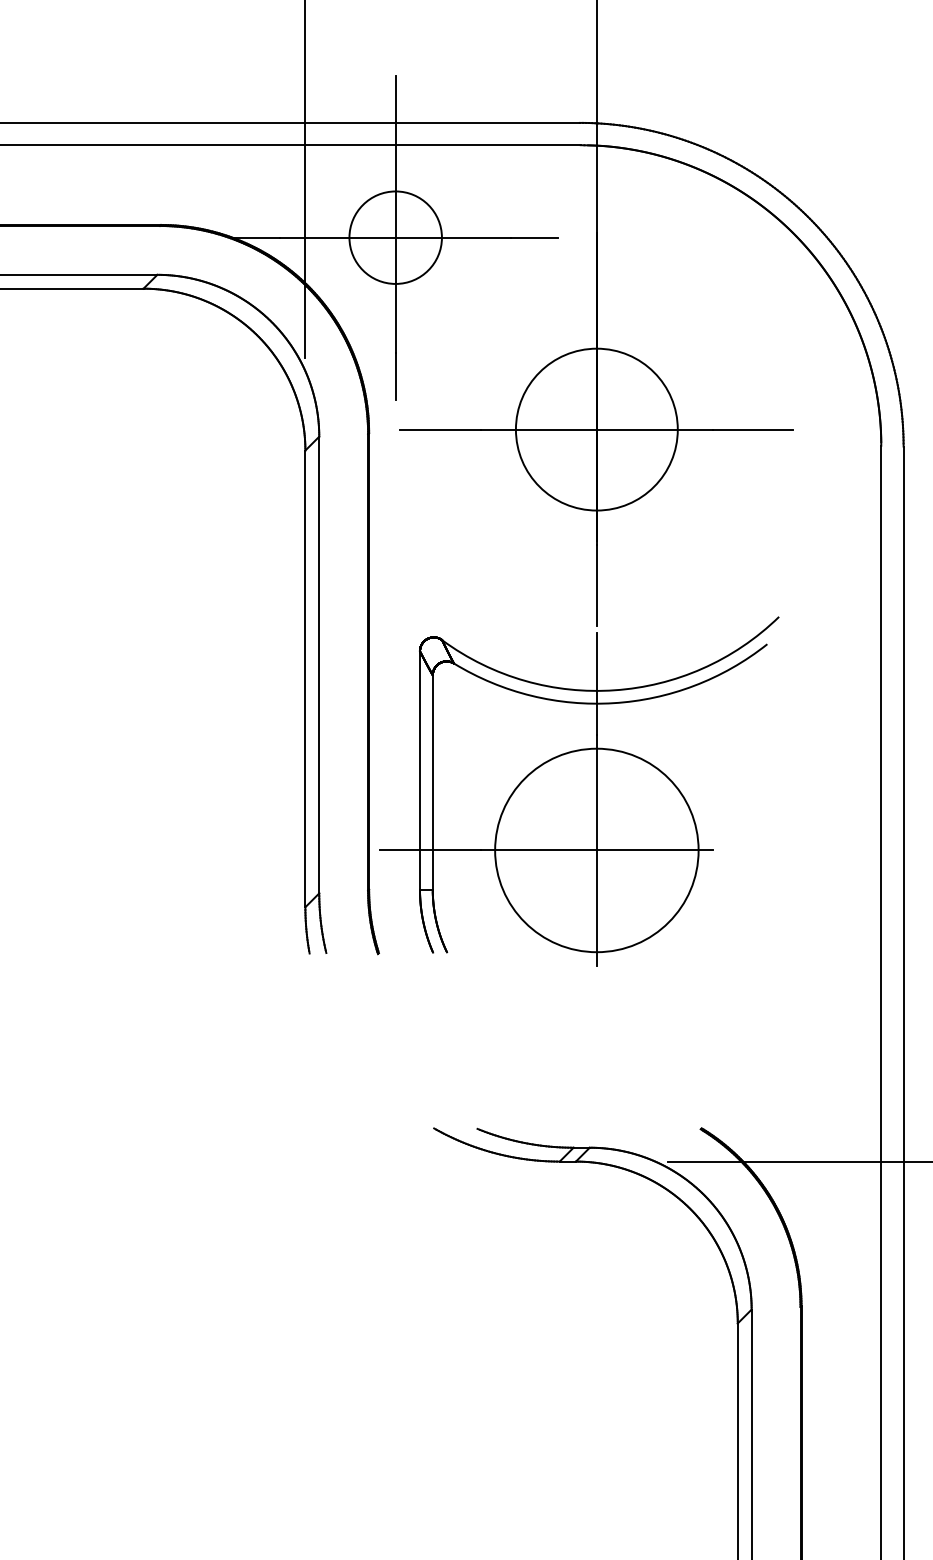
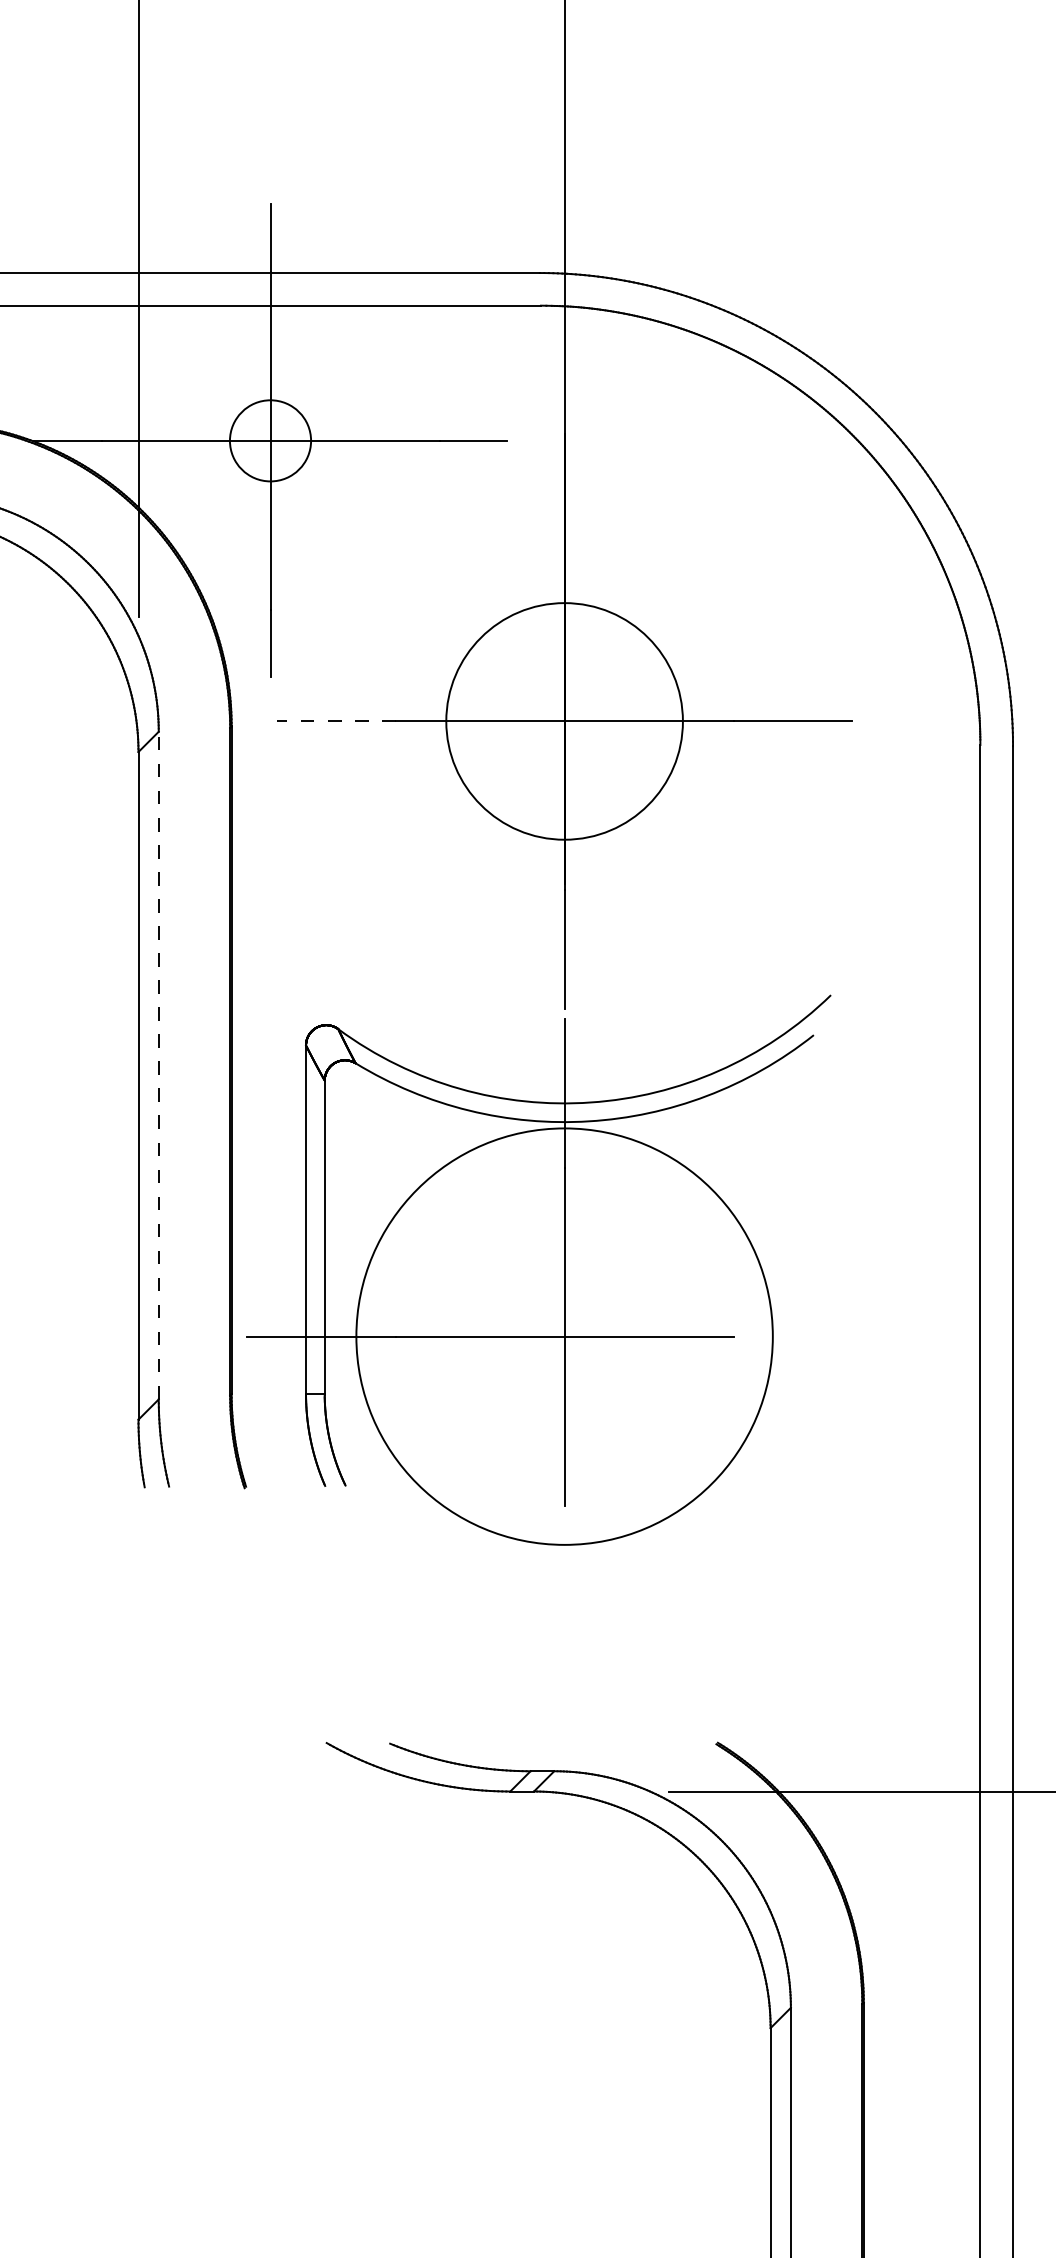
circle: (395, 237) -> (270, 440), size x0.6
line: (440, 429) -> (336, 721), solid -> dashed
line: (319, 664) -> (159, 1064), solid -> dashed
circle: (596, 850) -> (564, 1336), size x1.4

